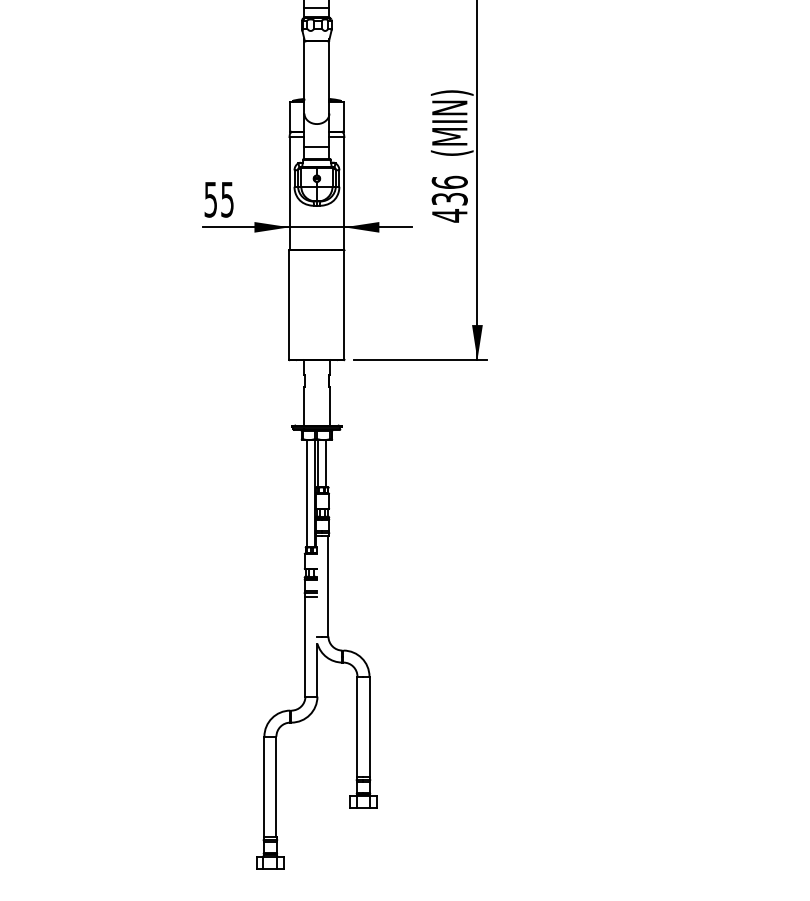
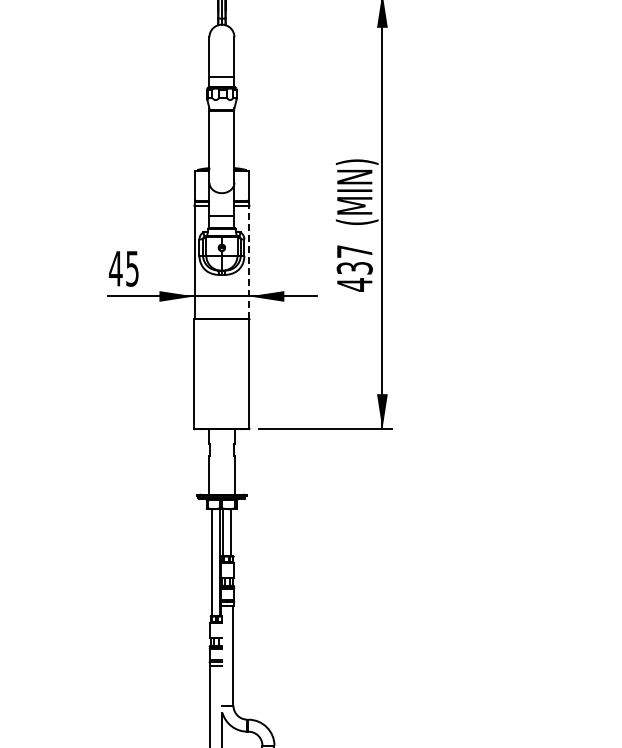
text: (449, 181) -> (354, 250), 436 -> 437
line: (344, 193) -> (249, 262), solid -> dashed
text: (210, 199) -> (115, 268), 55 -> 45

